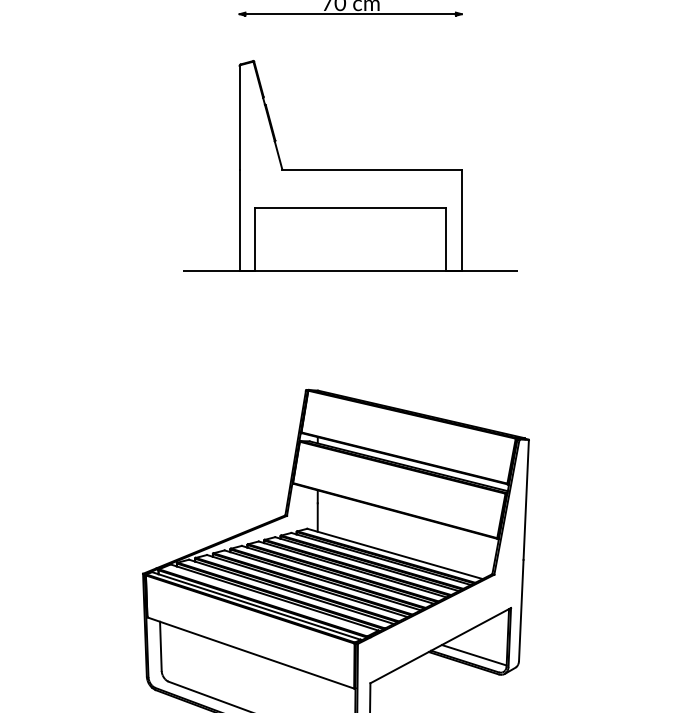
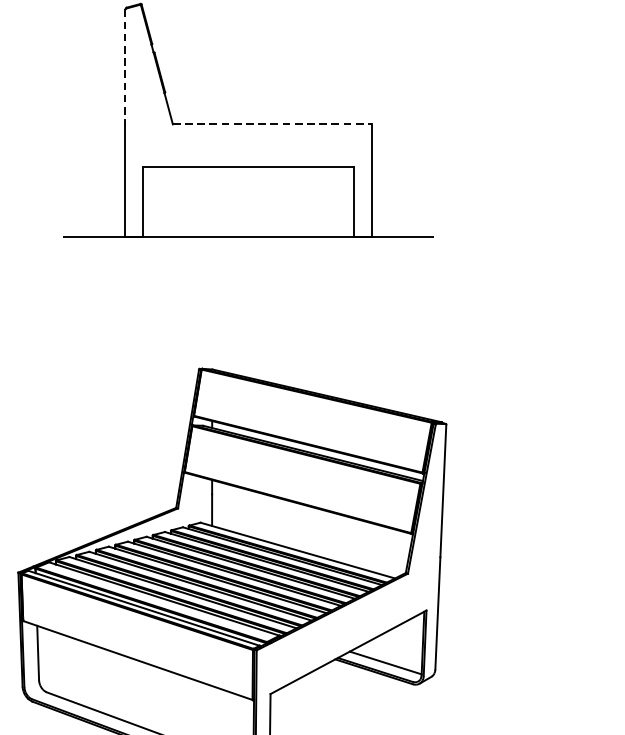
line: (239, 117) -> (125, 66), solid -> dashed
line: (372, 169) -> (272, 124), solid -> dashed

